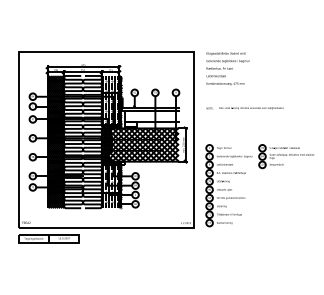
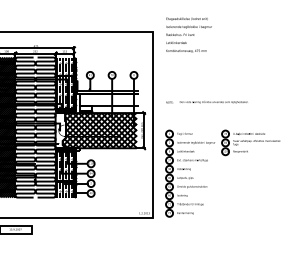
text: (227, 68) -> (188, 34), moved
text: (244, 108) -> (206, 102), moved
hatch: (106, 144) -> (60, 130), removed

